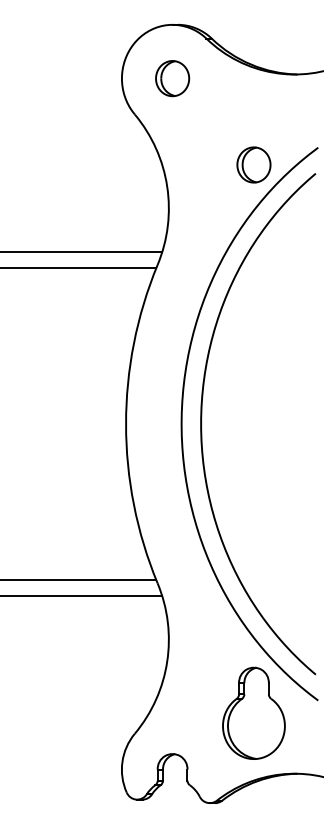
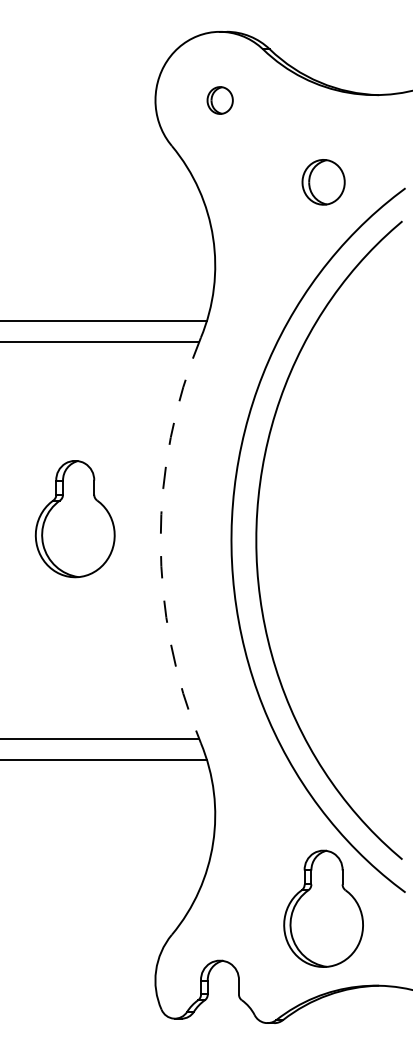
part: (172, 78) -> (219, 100), size x0.6
part: (253, 164) -> (323, 181), moved
part: (58, 406) -> (74, 517), added
arc: (126, 424) -> (161, 540), solid -> dashed

